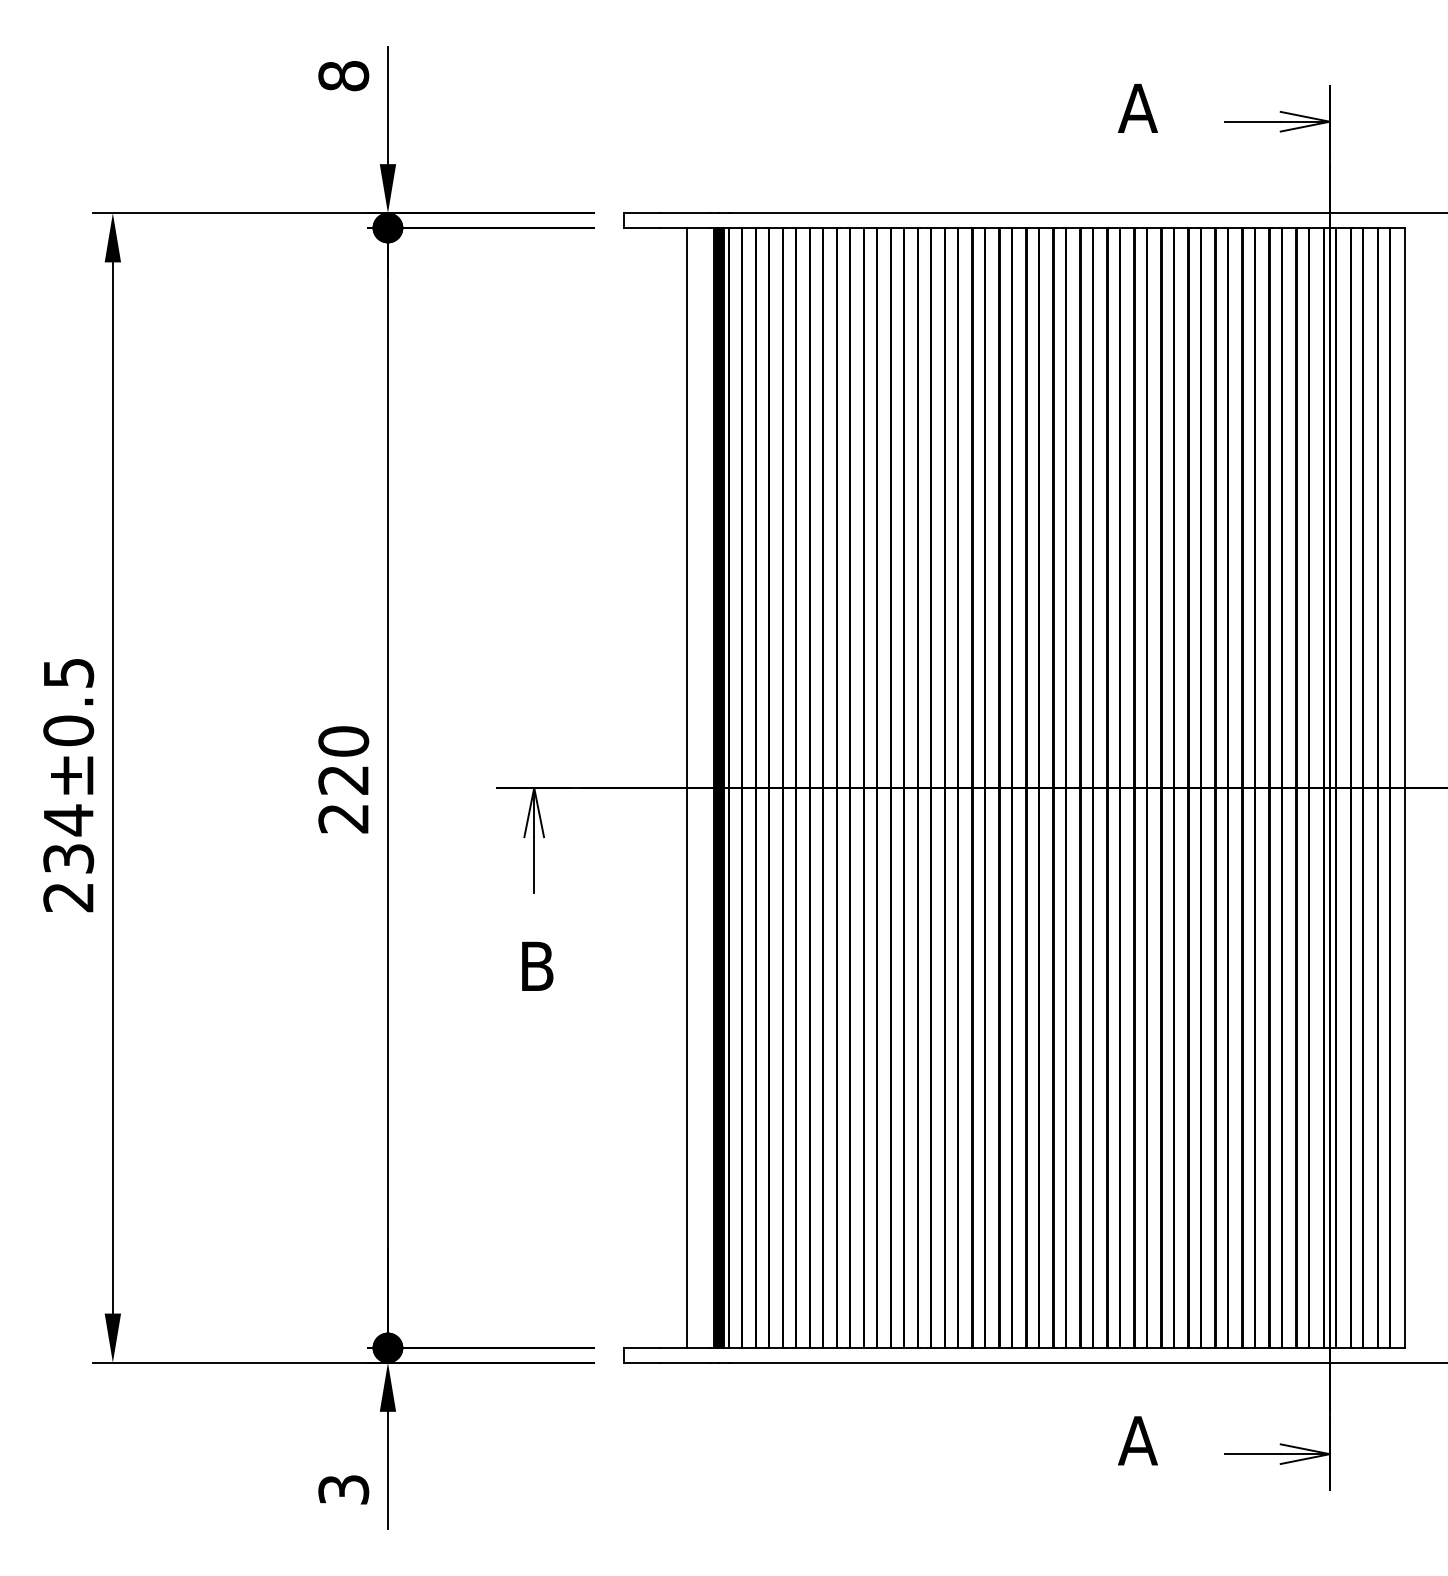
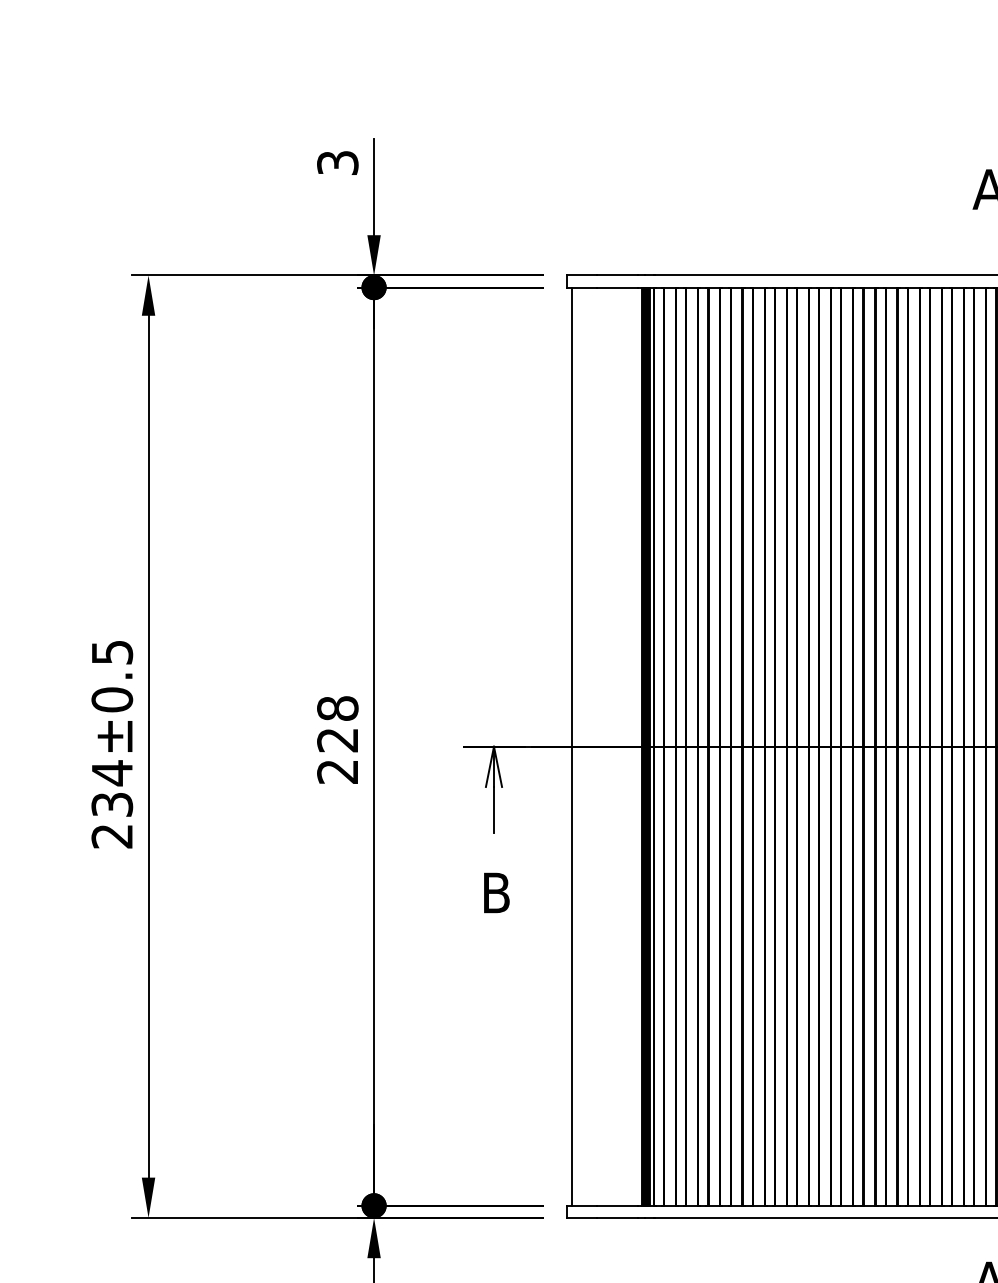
text: (343, 76) -> (337, 163), 8 -> 3
text: (343, 741) -> (337, 708), 220 -> 228
line: (686, 787) -> (572, 746), moved

